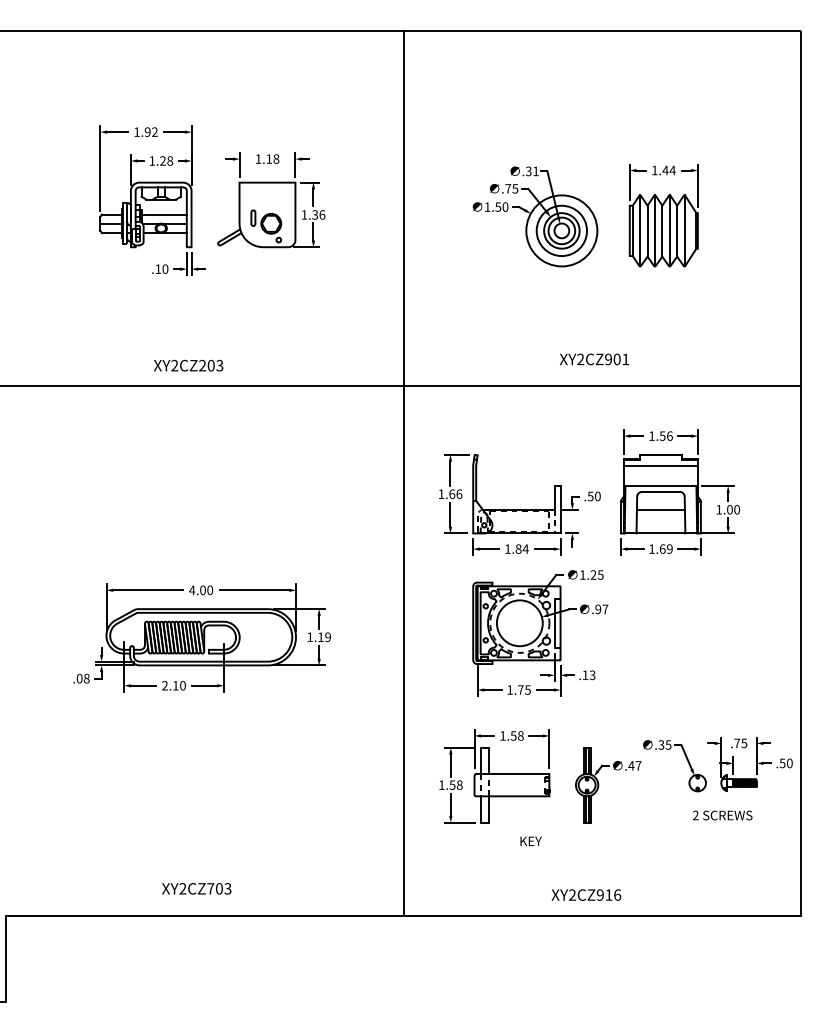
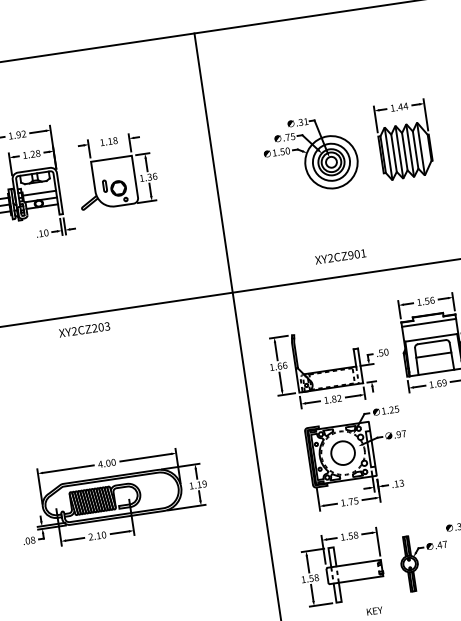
text: (594, 359) -> (340, 256), moved
text: (188, 365) -> (84, 329), moved
text: (525, 548) -> (339, 397), 1.84 -> 1.82
circle: (519, 623) -> (342, 453), size x0.7

